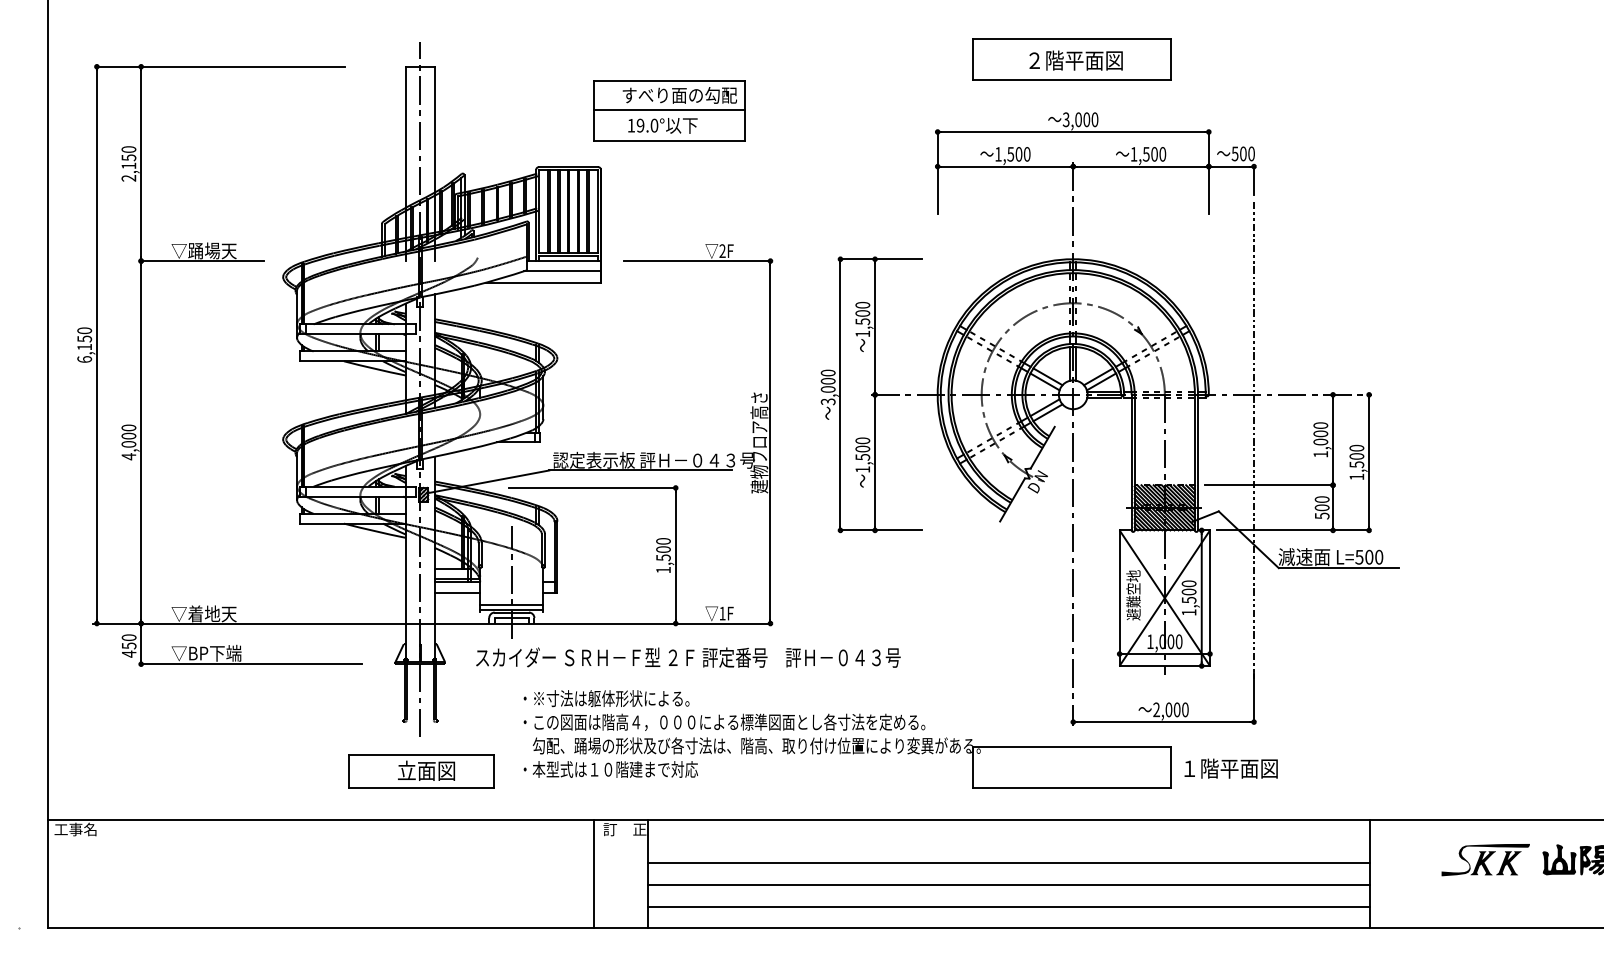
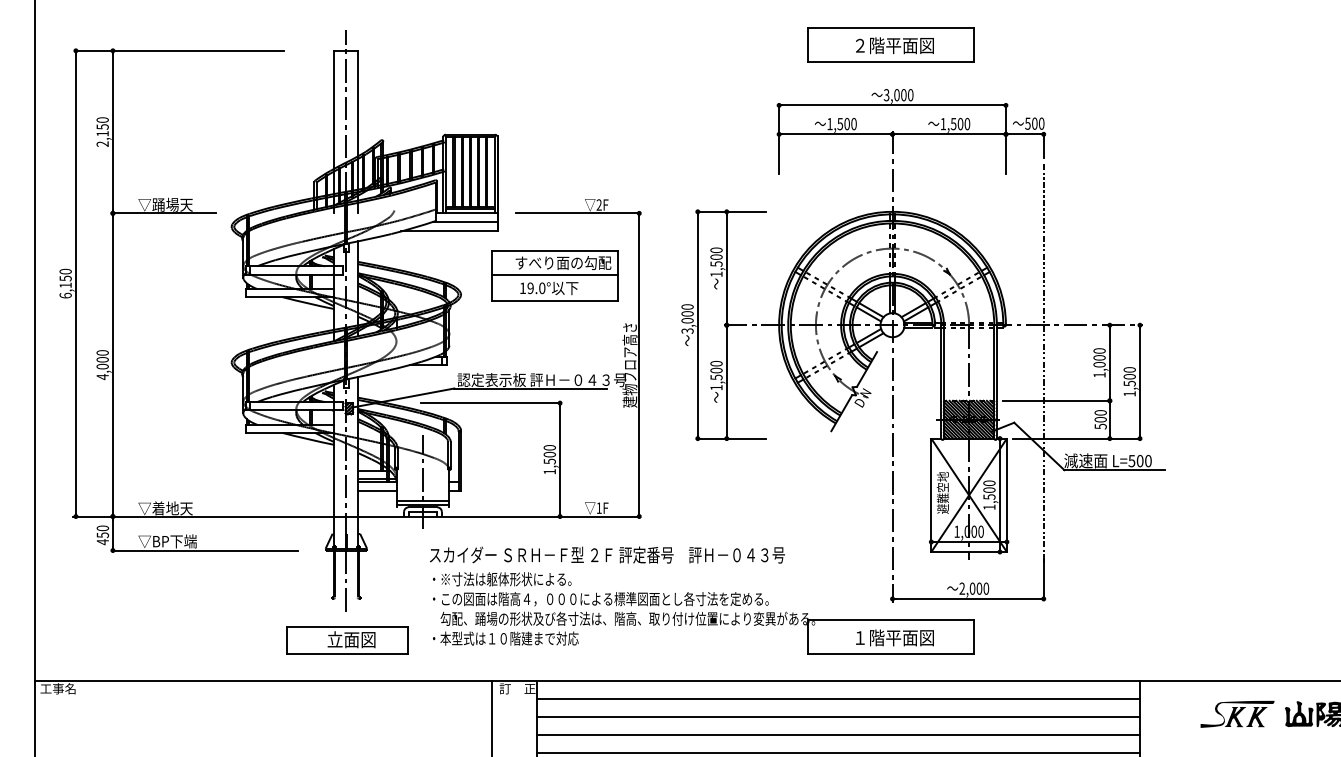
part: (669, 110) -> (554, 275), moved
text: (688, 657) -> (607, 554), moved
text: (1230, 768) -> (894, 637), moved
line: (1008, 841) -> (838, 698), added

